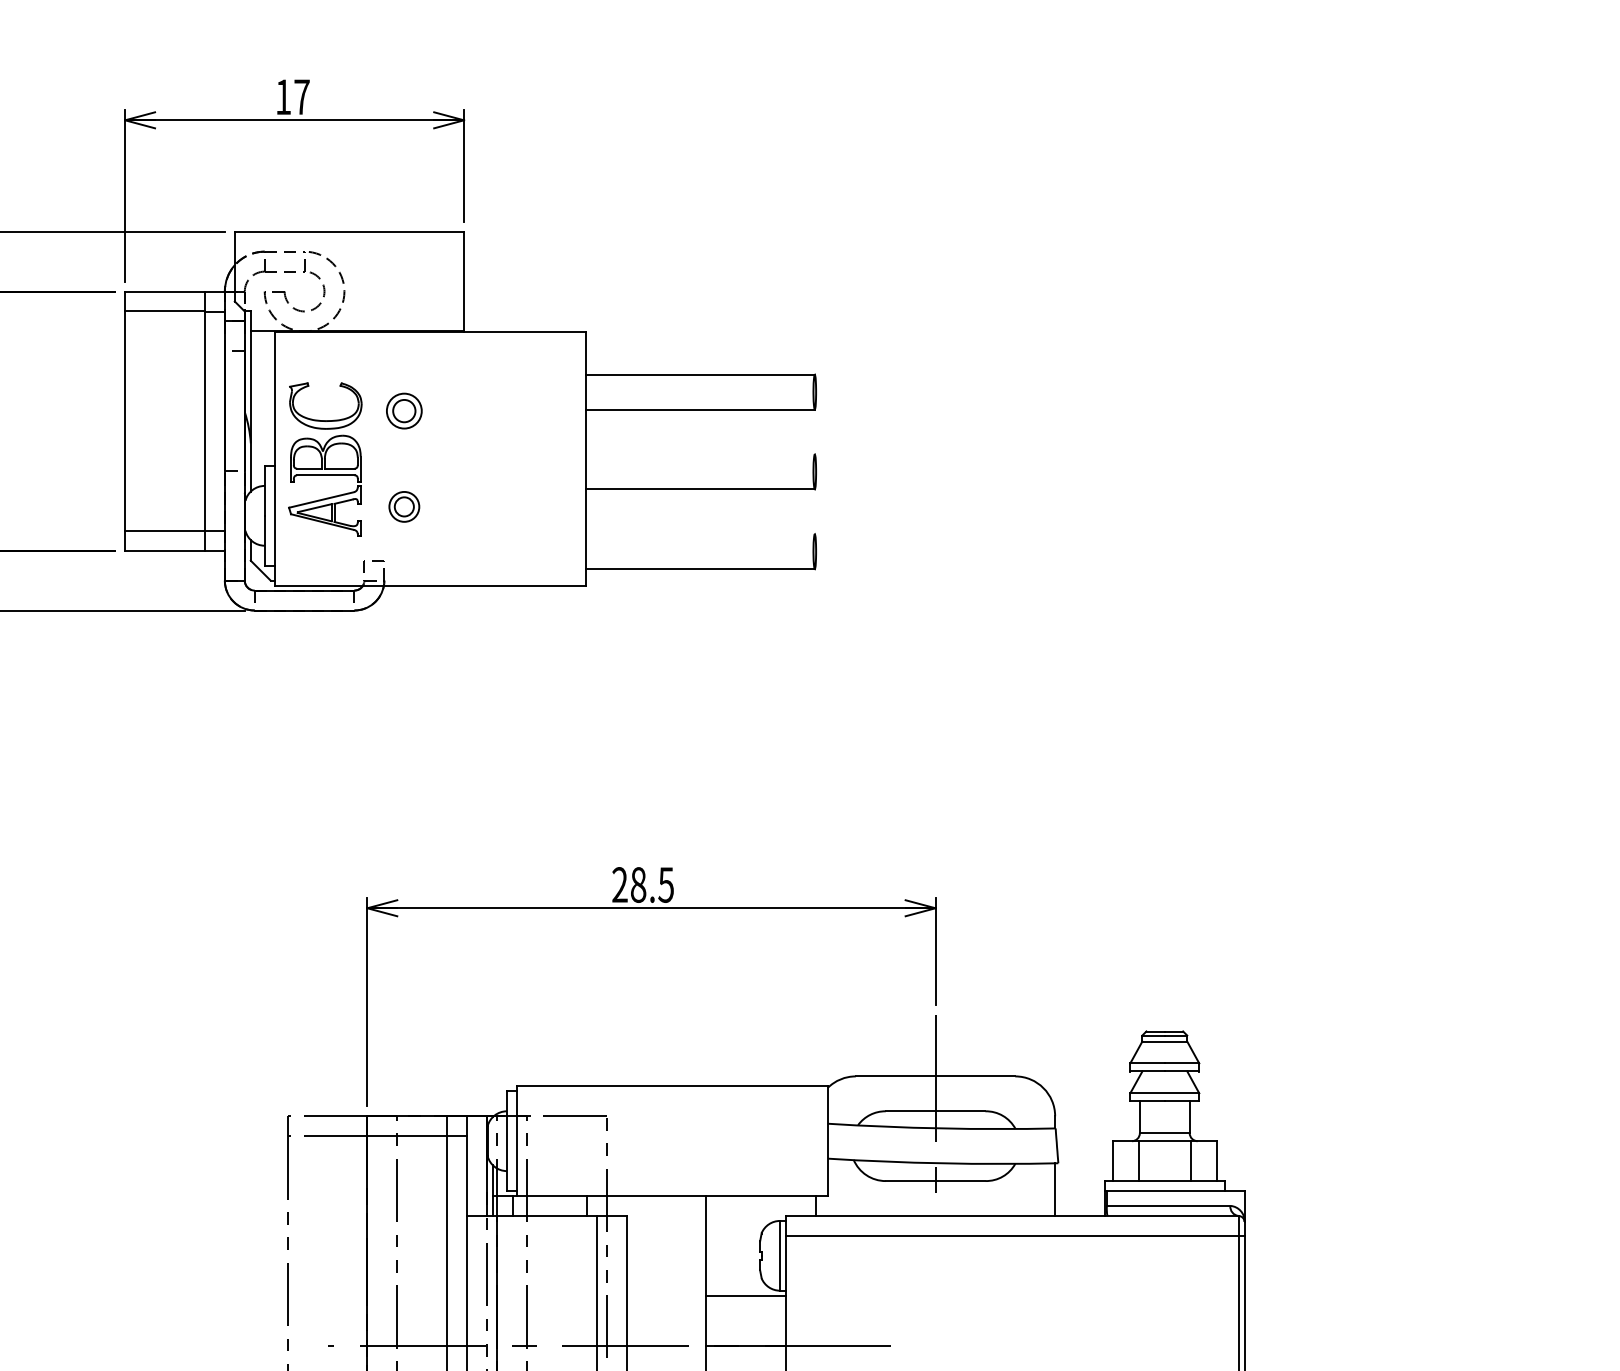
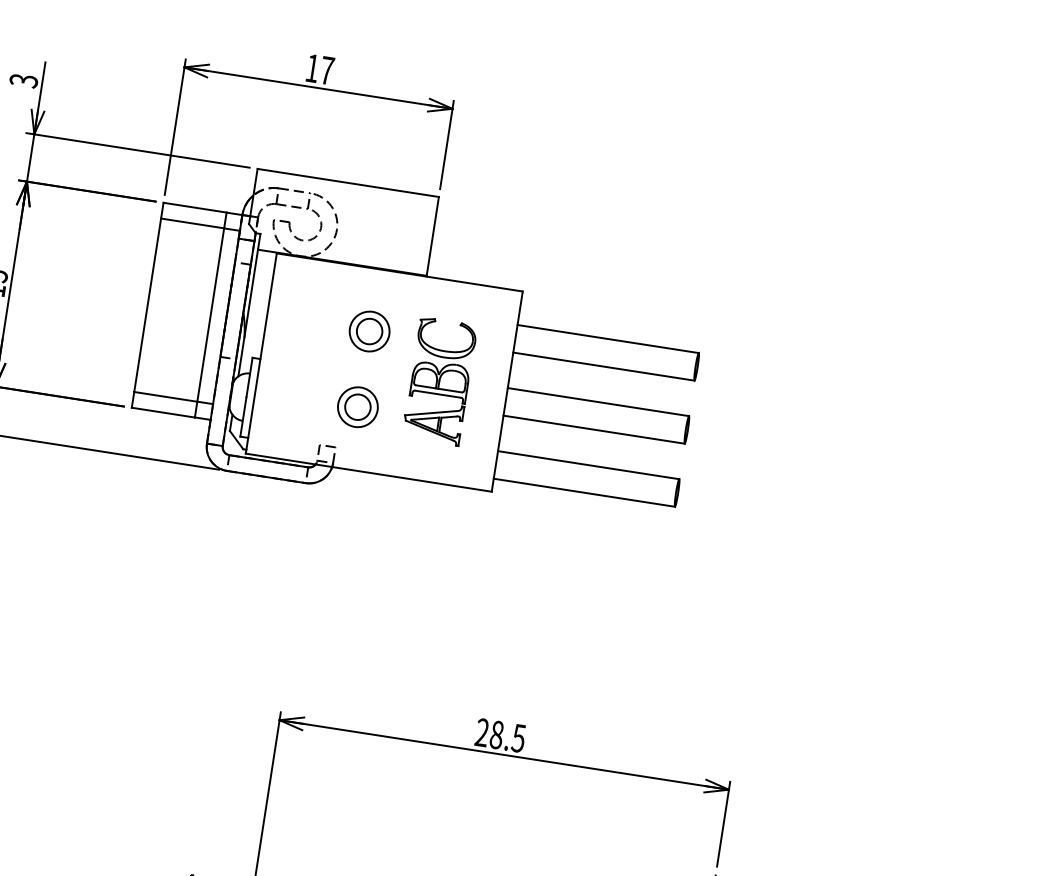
part: (404, 410) -> (369, 331), size x1.43
line: (699, 454) -> (597, 401), added
part: (325, 459) -> (439, 381), moved
part: (404, 506) -> (358, 406), size x1.67
line: (699, 534) -> (588, 465), added

